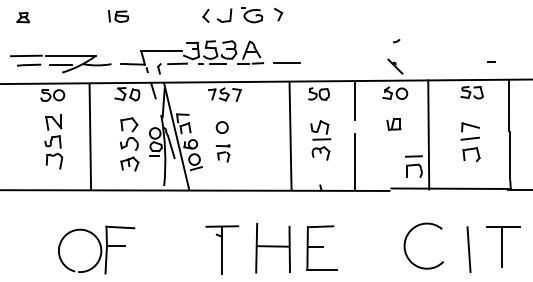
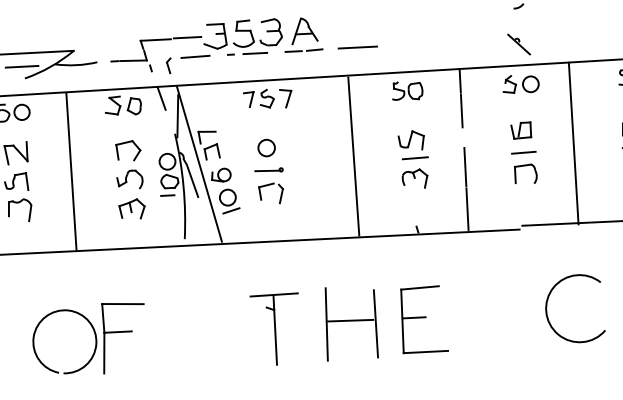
line: (290, 136) -> (353, 156), moved
part: (223, 153) -> (270, 186), size x1.43
part: (413, 166) -> (523, 167), moved

